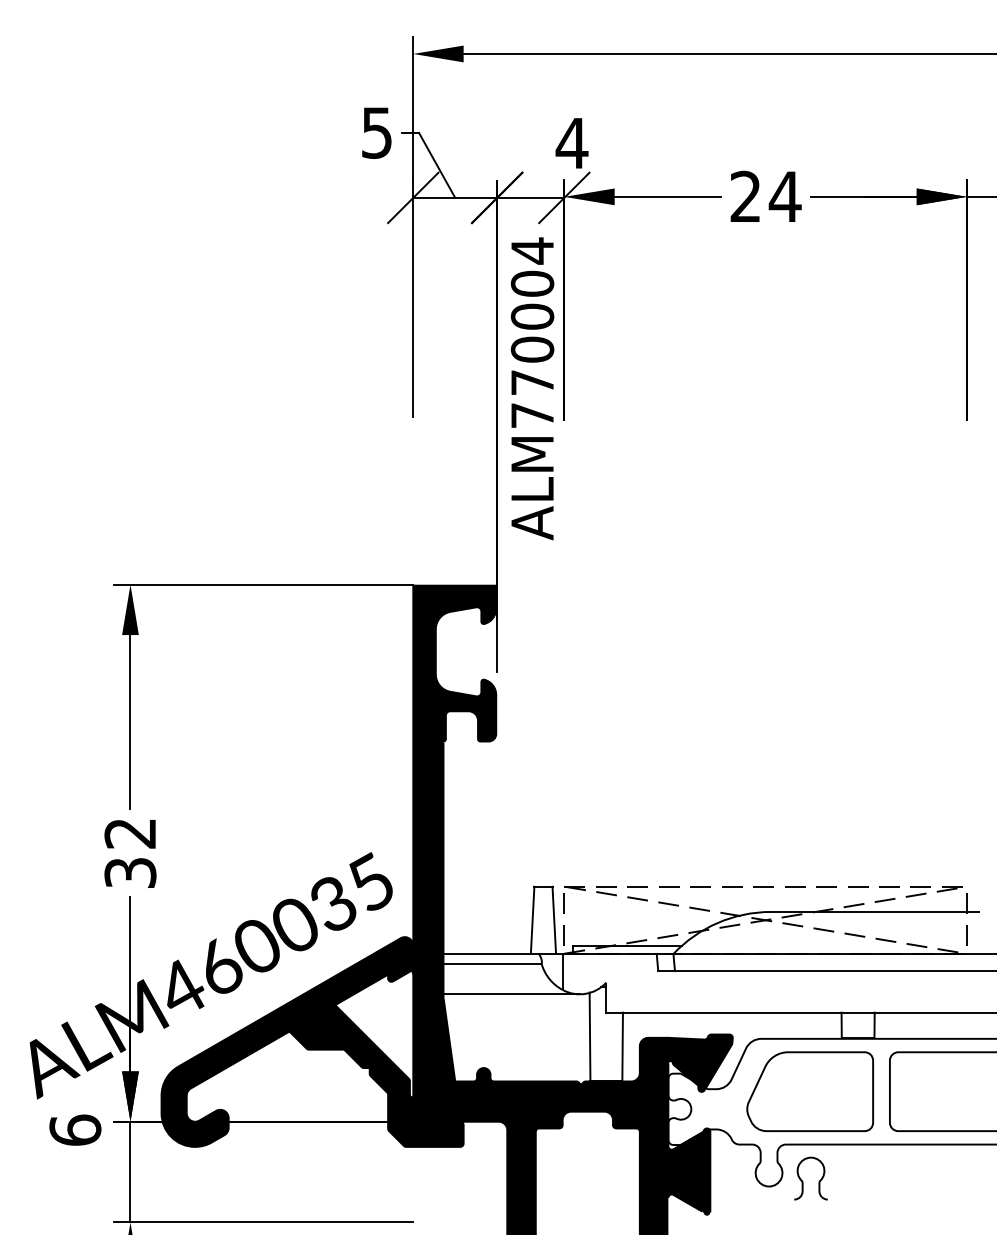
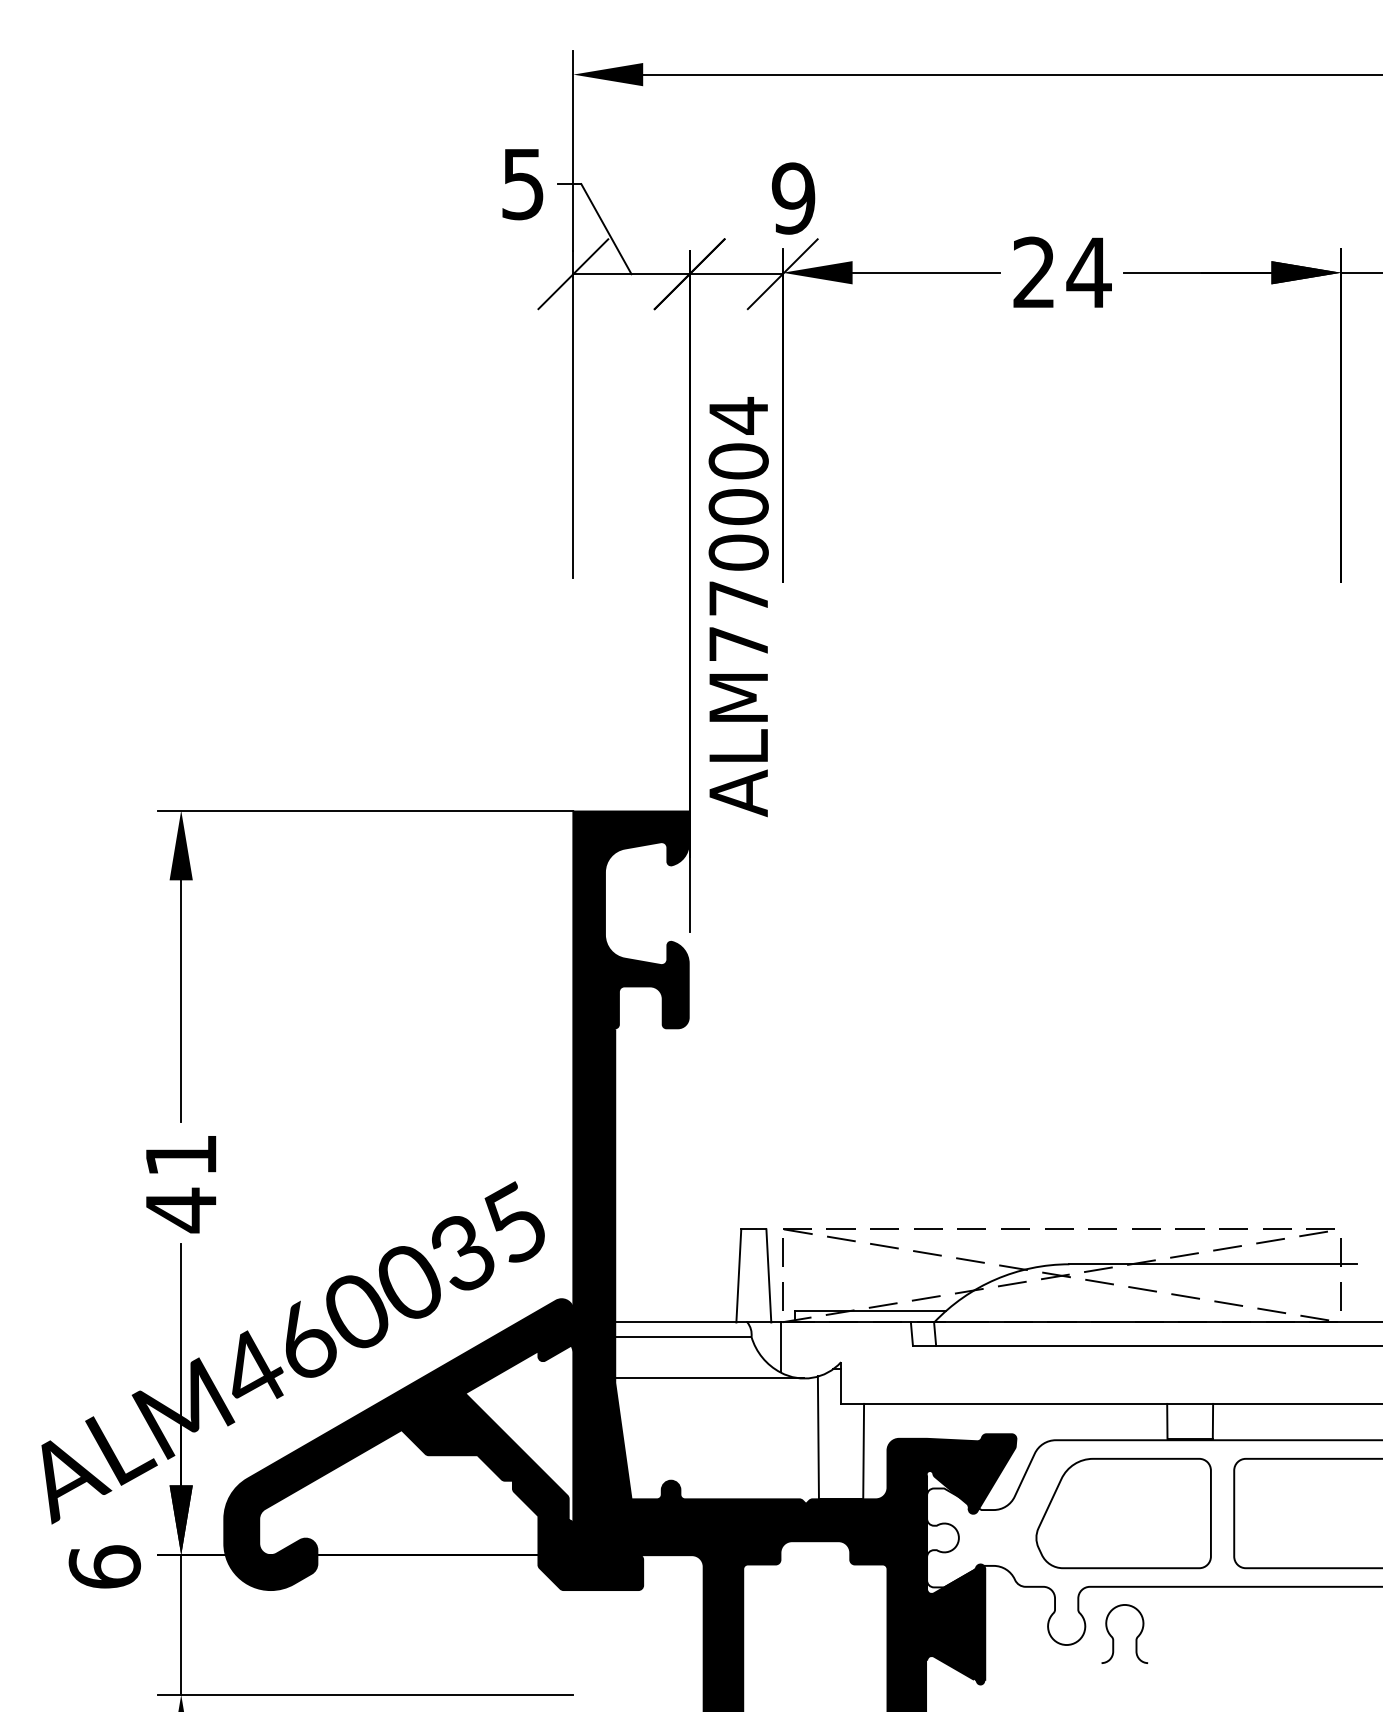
text: (572, 143) -> (793, 198), 4 -> 9
text: (532, 389) -> (738, 607), moved
text: (130, 854) -> (181, 1184), 32 -> 41

